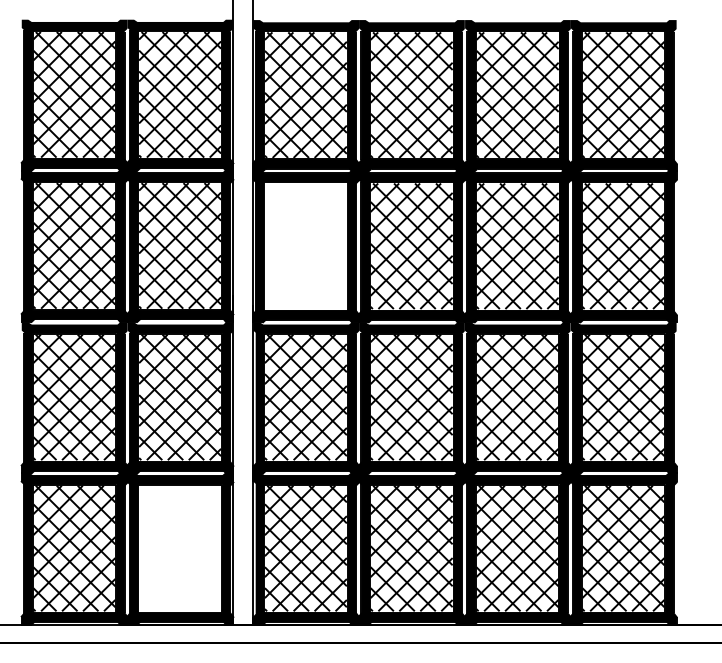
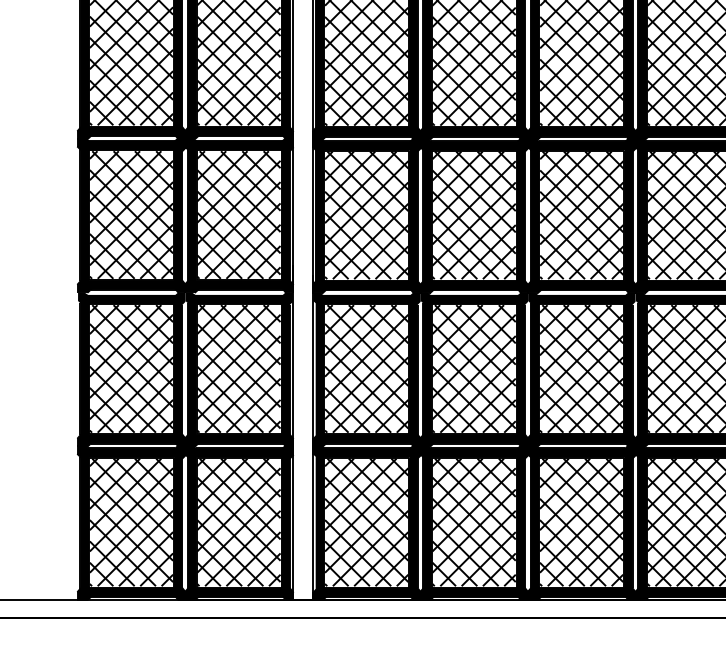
hatch: (305, 246) -> (366, 215), added
hatch: (180, 548) -> (239, 522), added

